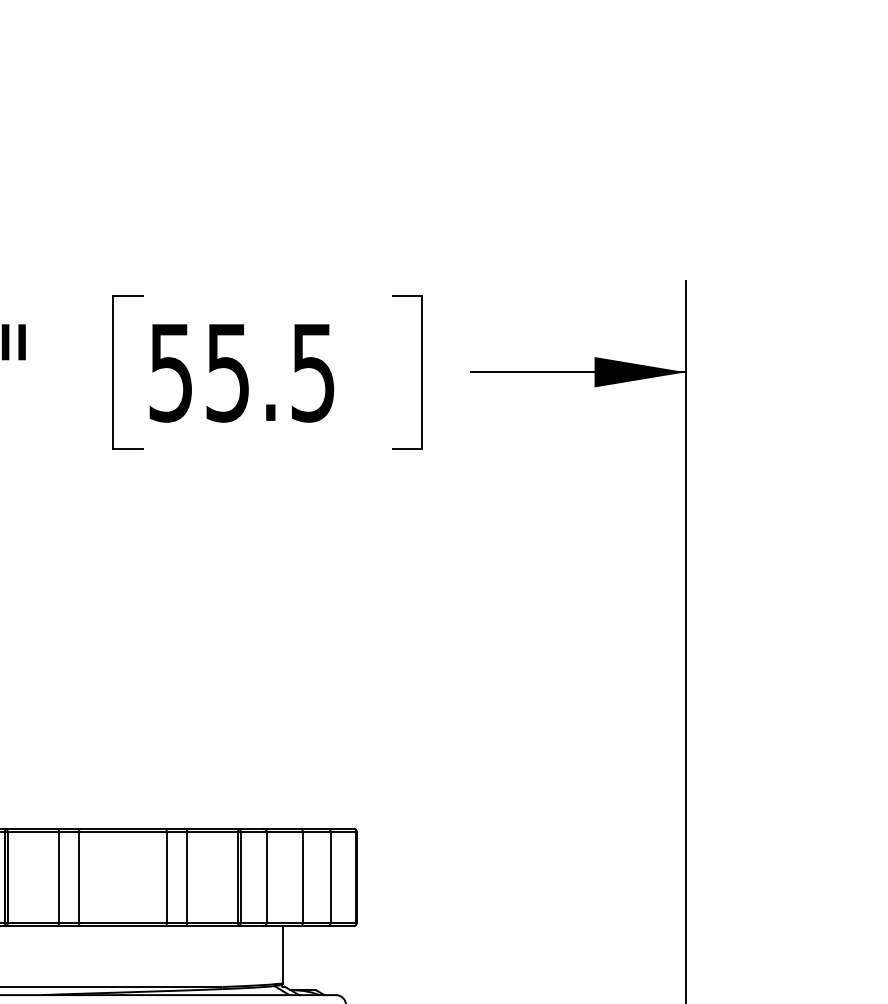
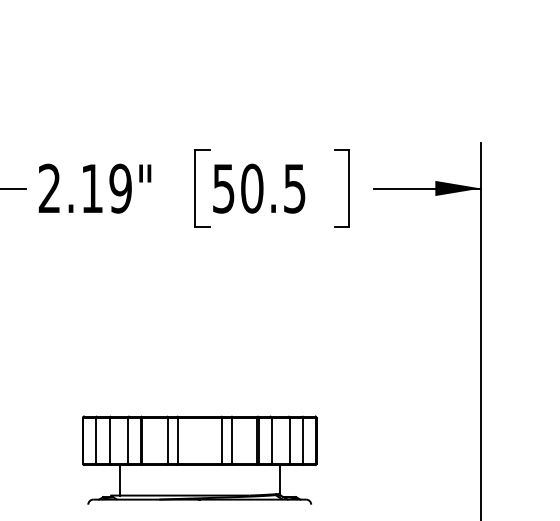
text: (228, 372) -> (252, 188), 55.5 -> 50.5

